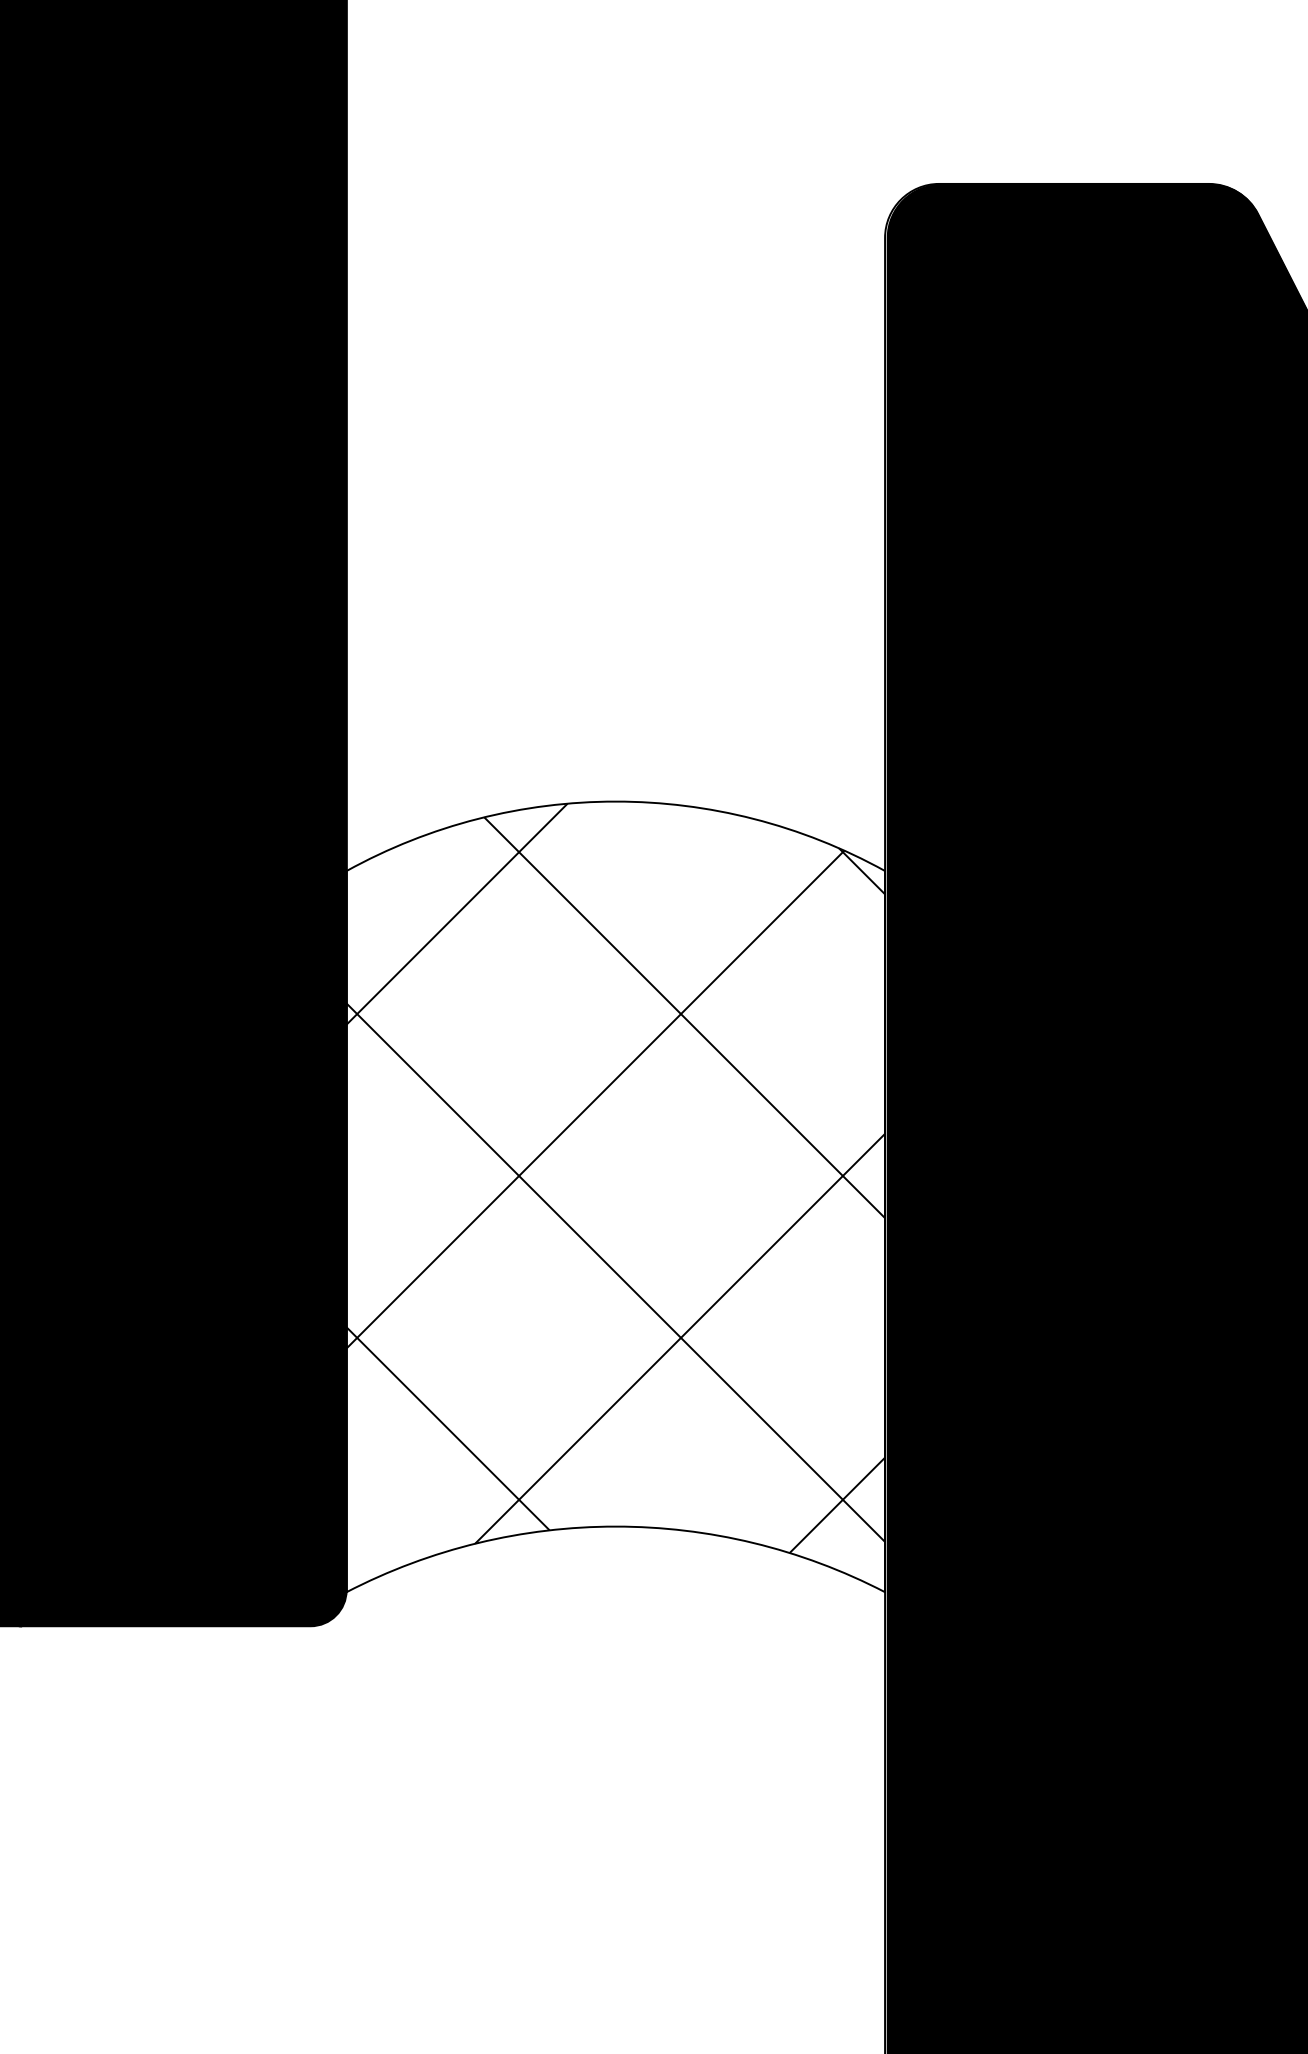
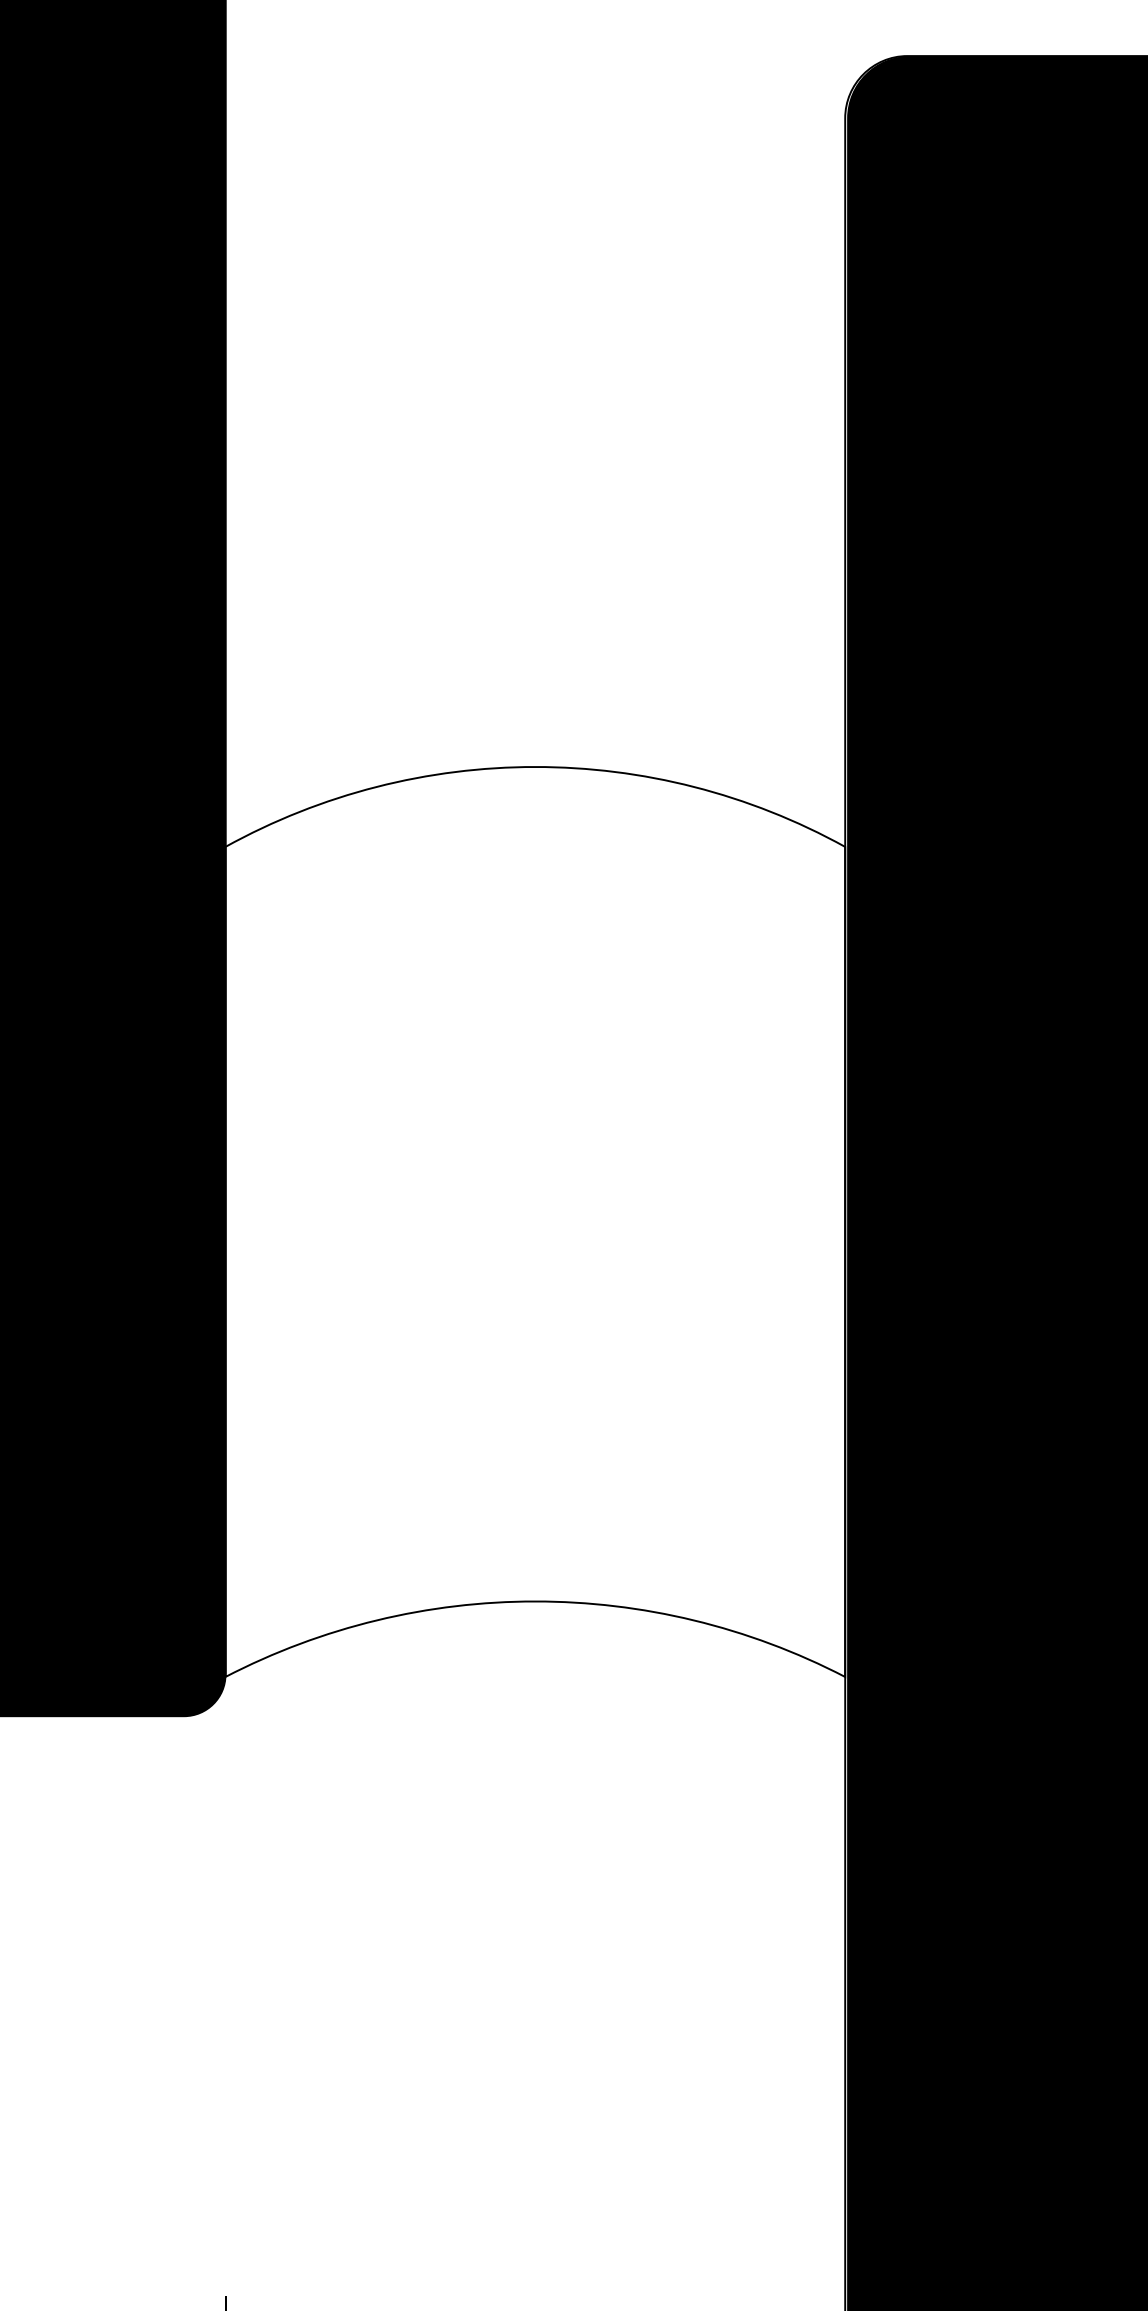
hatch: (615, 1178) -> (534, 1200), removed

